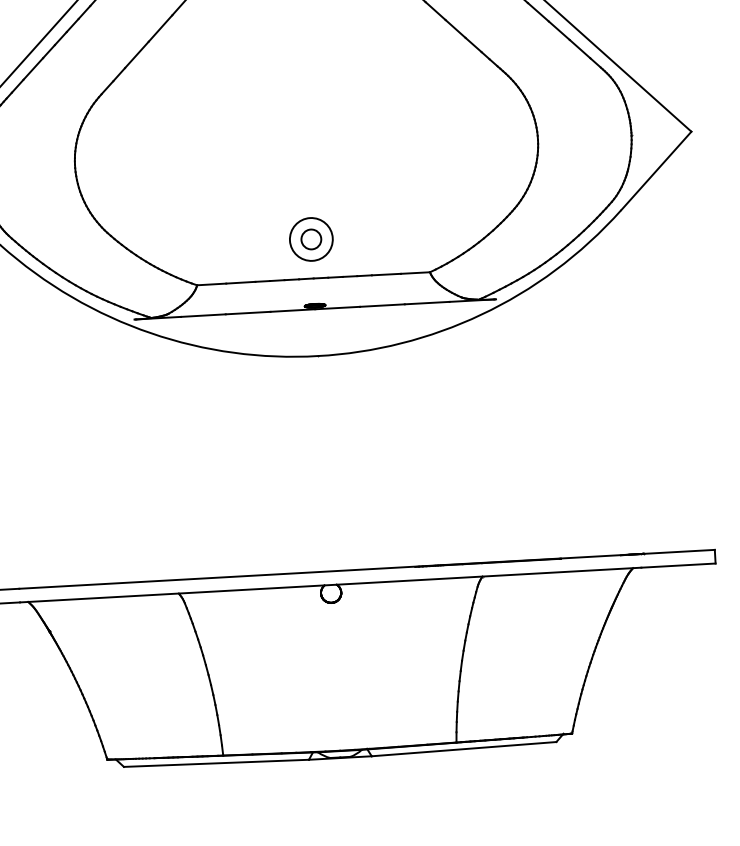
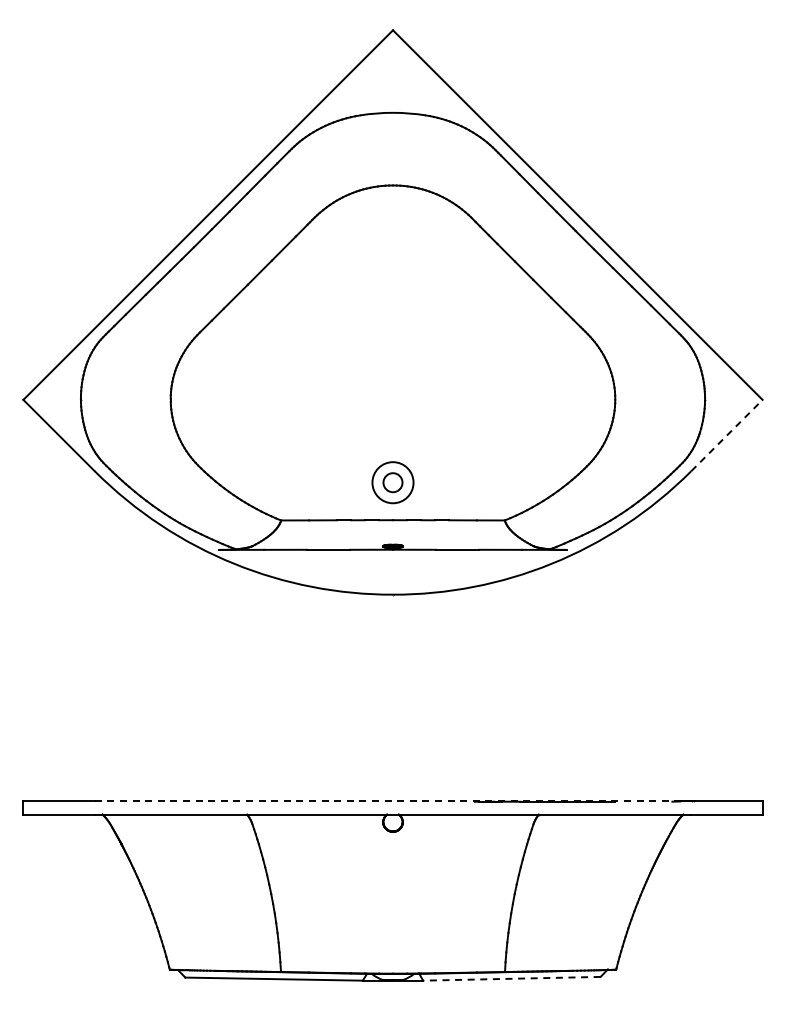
line: (656, 170) -> (727, 435), solid -> dashed
line: (330, 571) -> (393, 801), solid -> dashed
line: (463, 748) -> (511, 978), solid -> dashed

